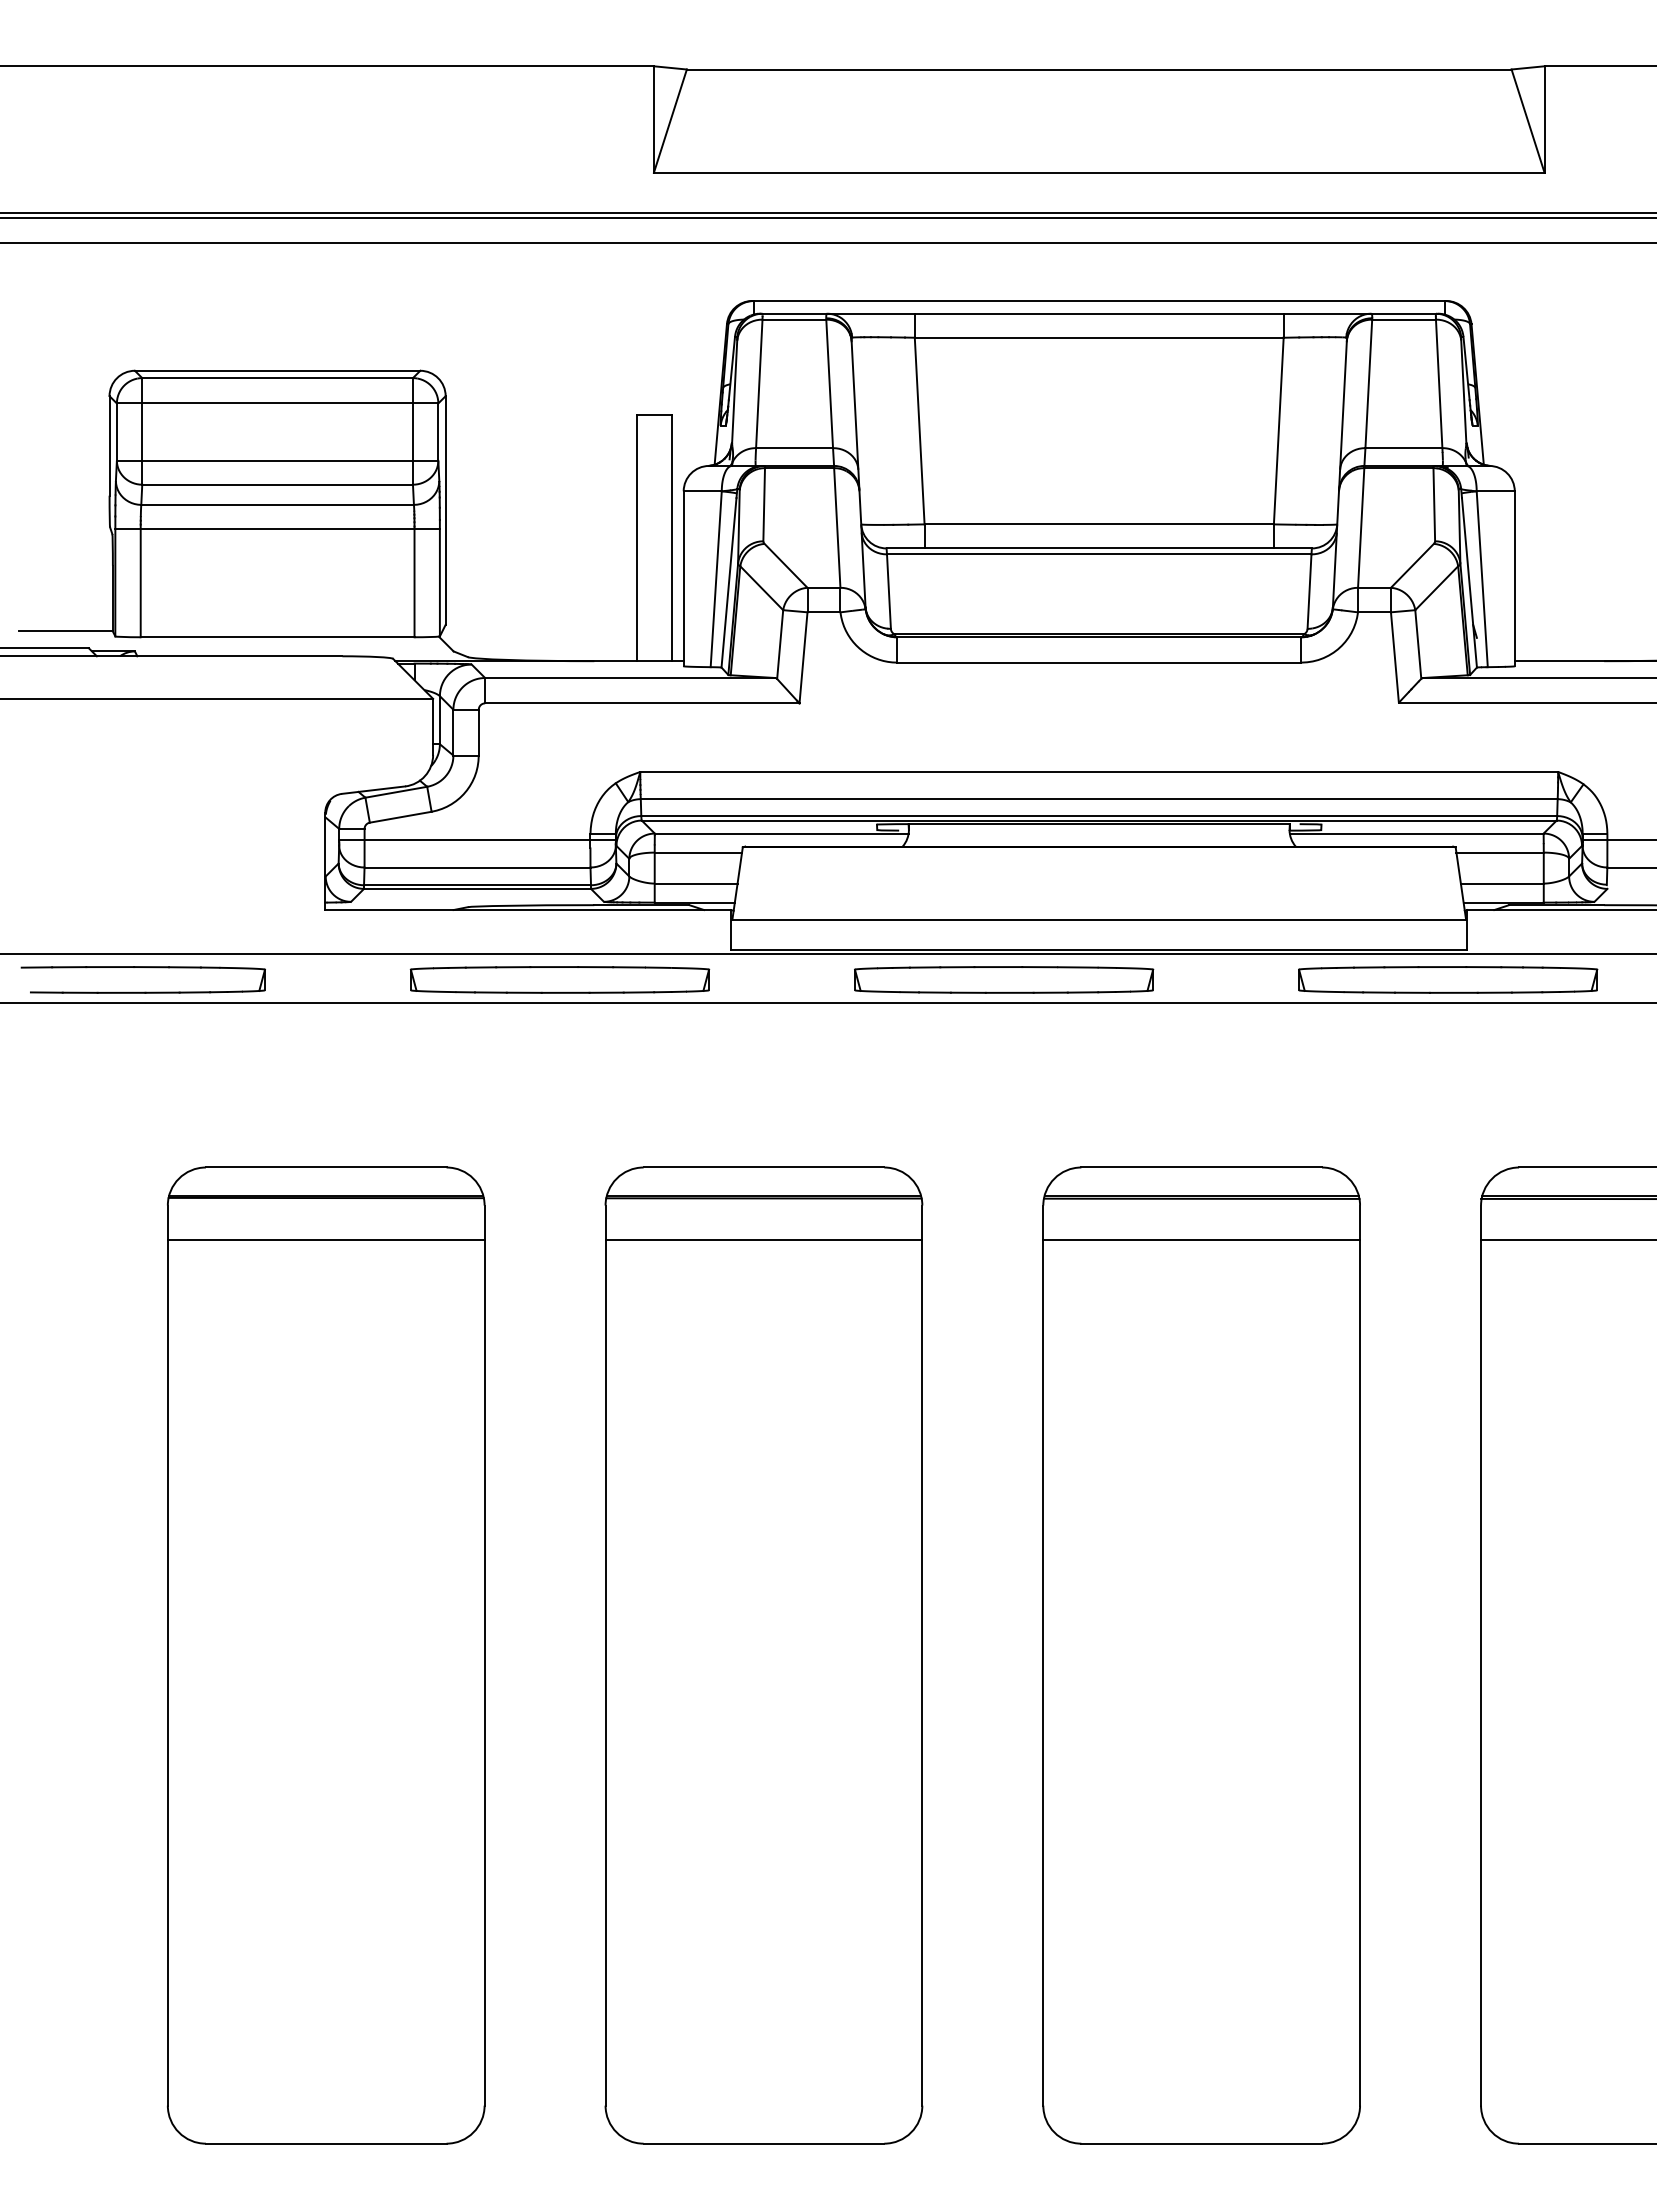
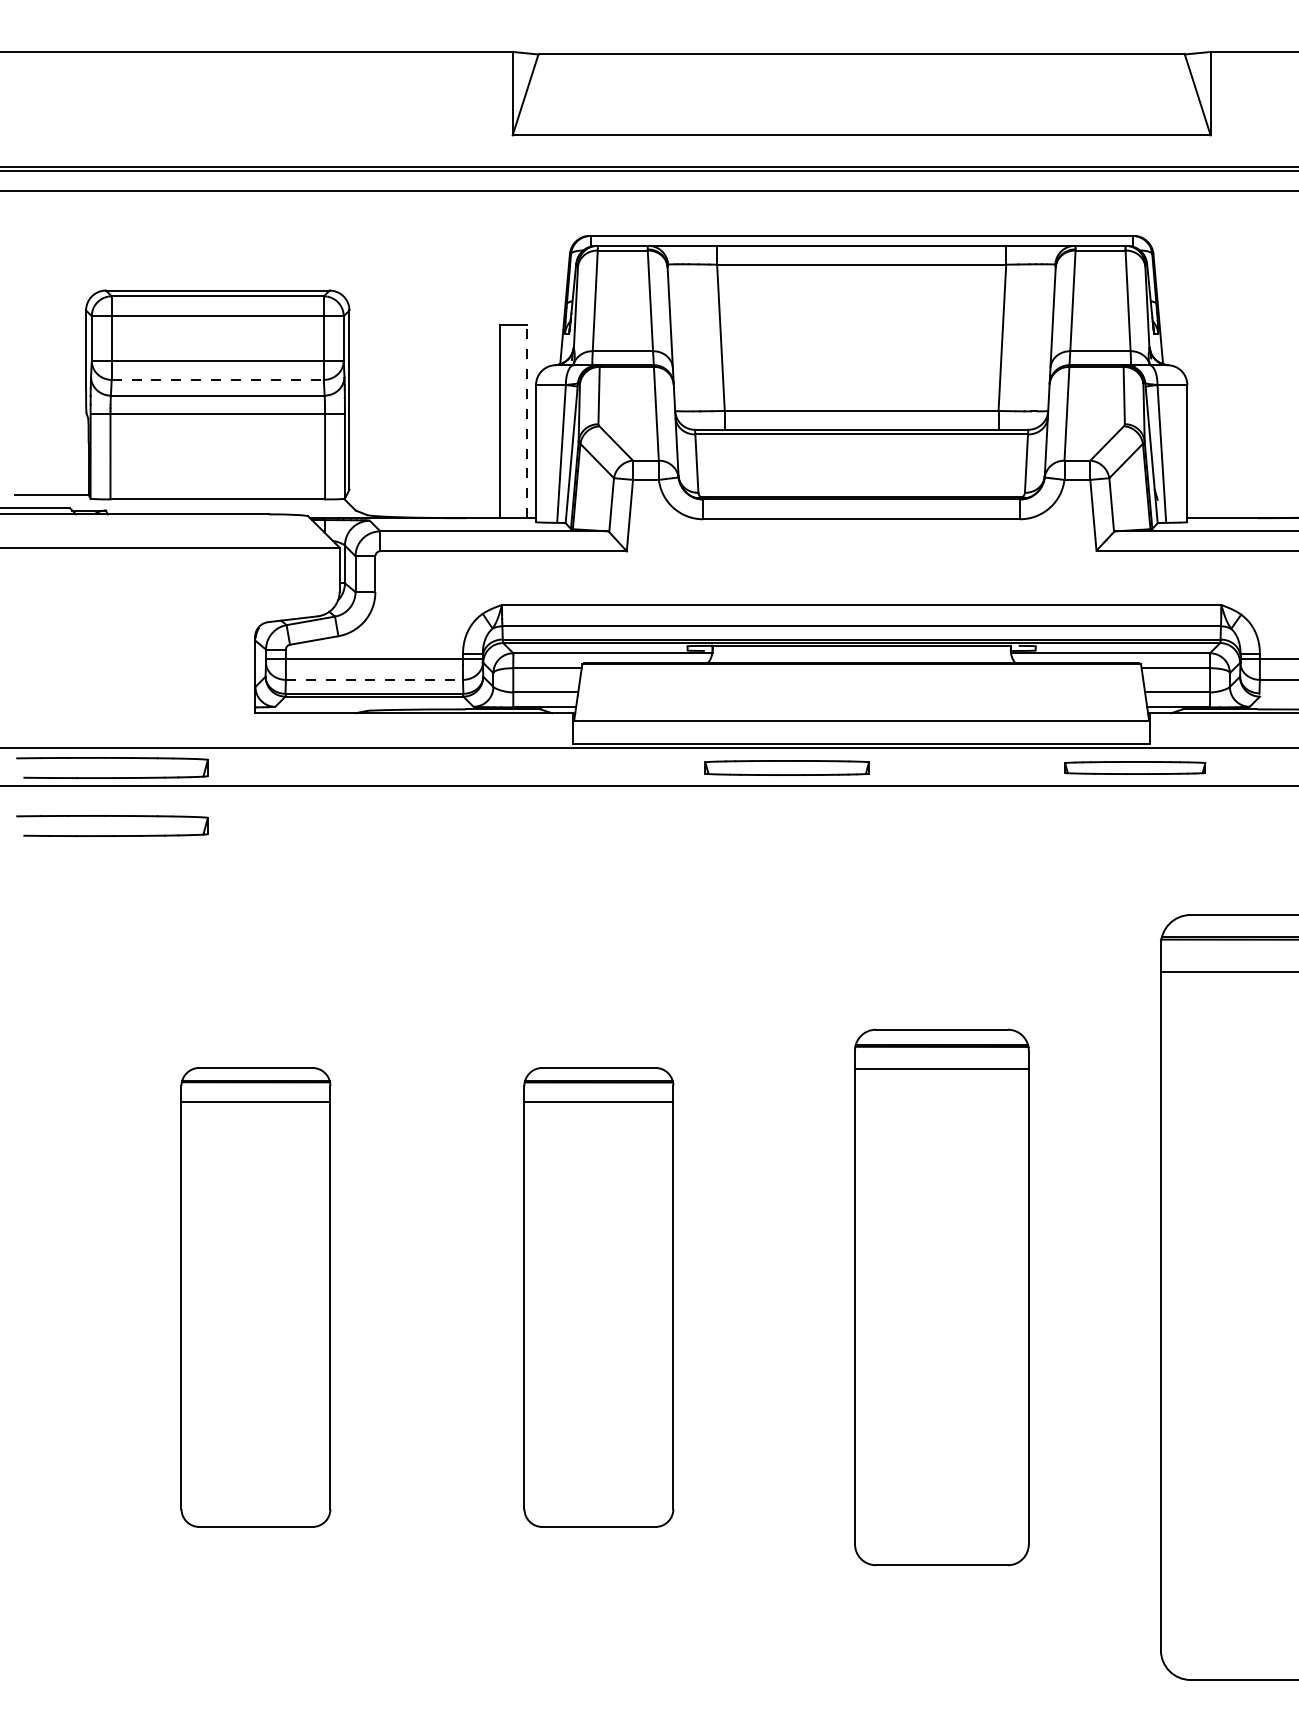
line: (278, 484) -> (218, 379), solid -> dashed
line: (671, 538) -> (526, 422), solid -> dashed
line: (477, 867) -> (374, 679), solid -> dashed
part: (559, 979) -> (438, 767), removed
part: (1004, 979) -> (787, 767), size x0.7
part: (1448, 979) -> (1135, 767), size x0.6
part: (142, 1041) -> (111, 816), added
part: (326, 1655) -> (256, 1297), size x0.6
part: (763, 1655) -> (598, 1297), size x0.6
part: (1201, 1655) -> (941, 1297), size x0.7

